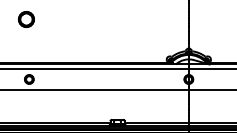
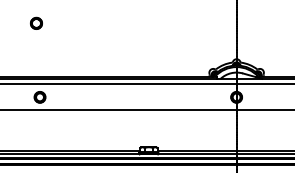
part: (26, 19) -> (36, 23), size x0.6

